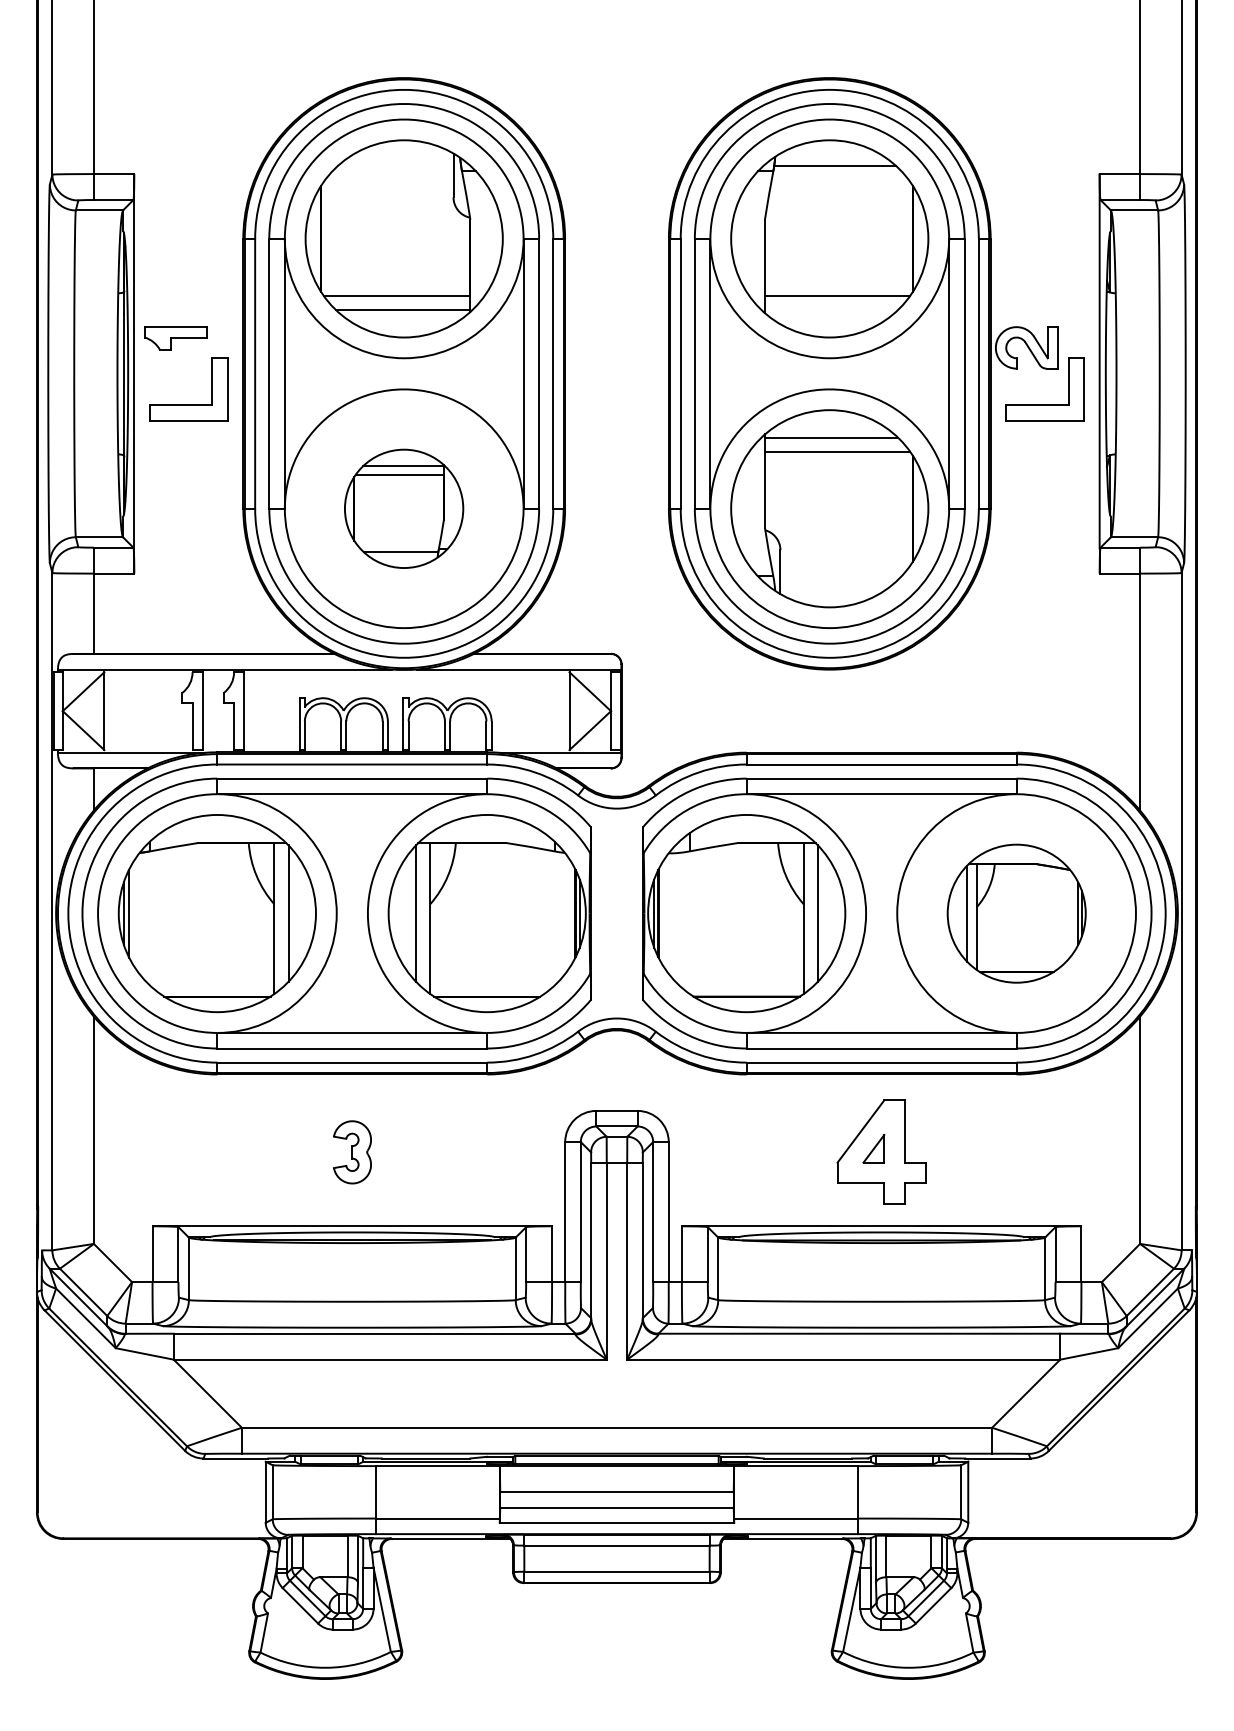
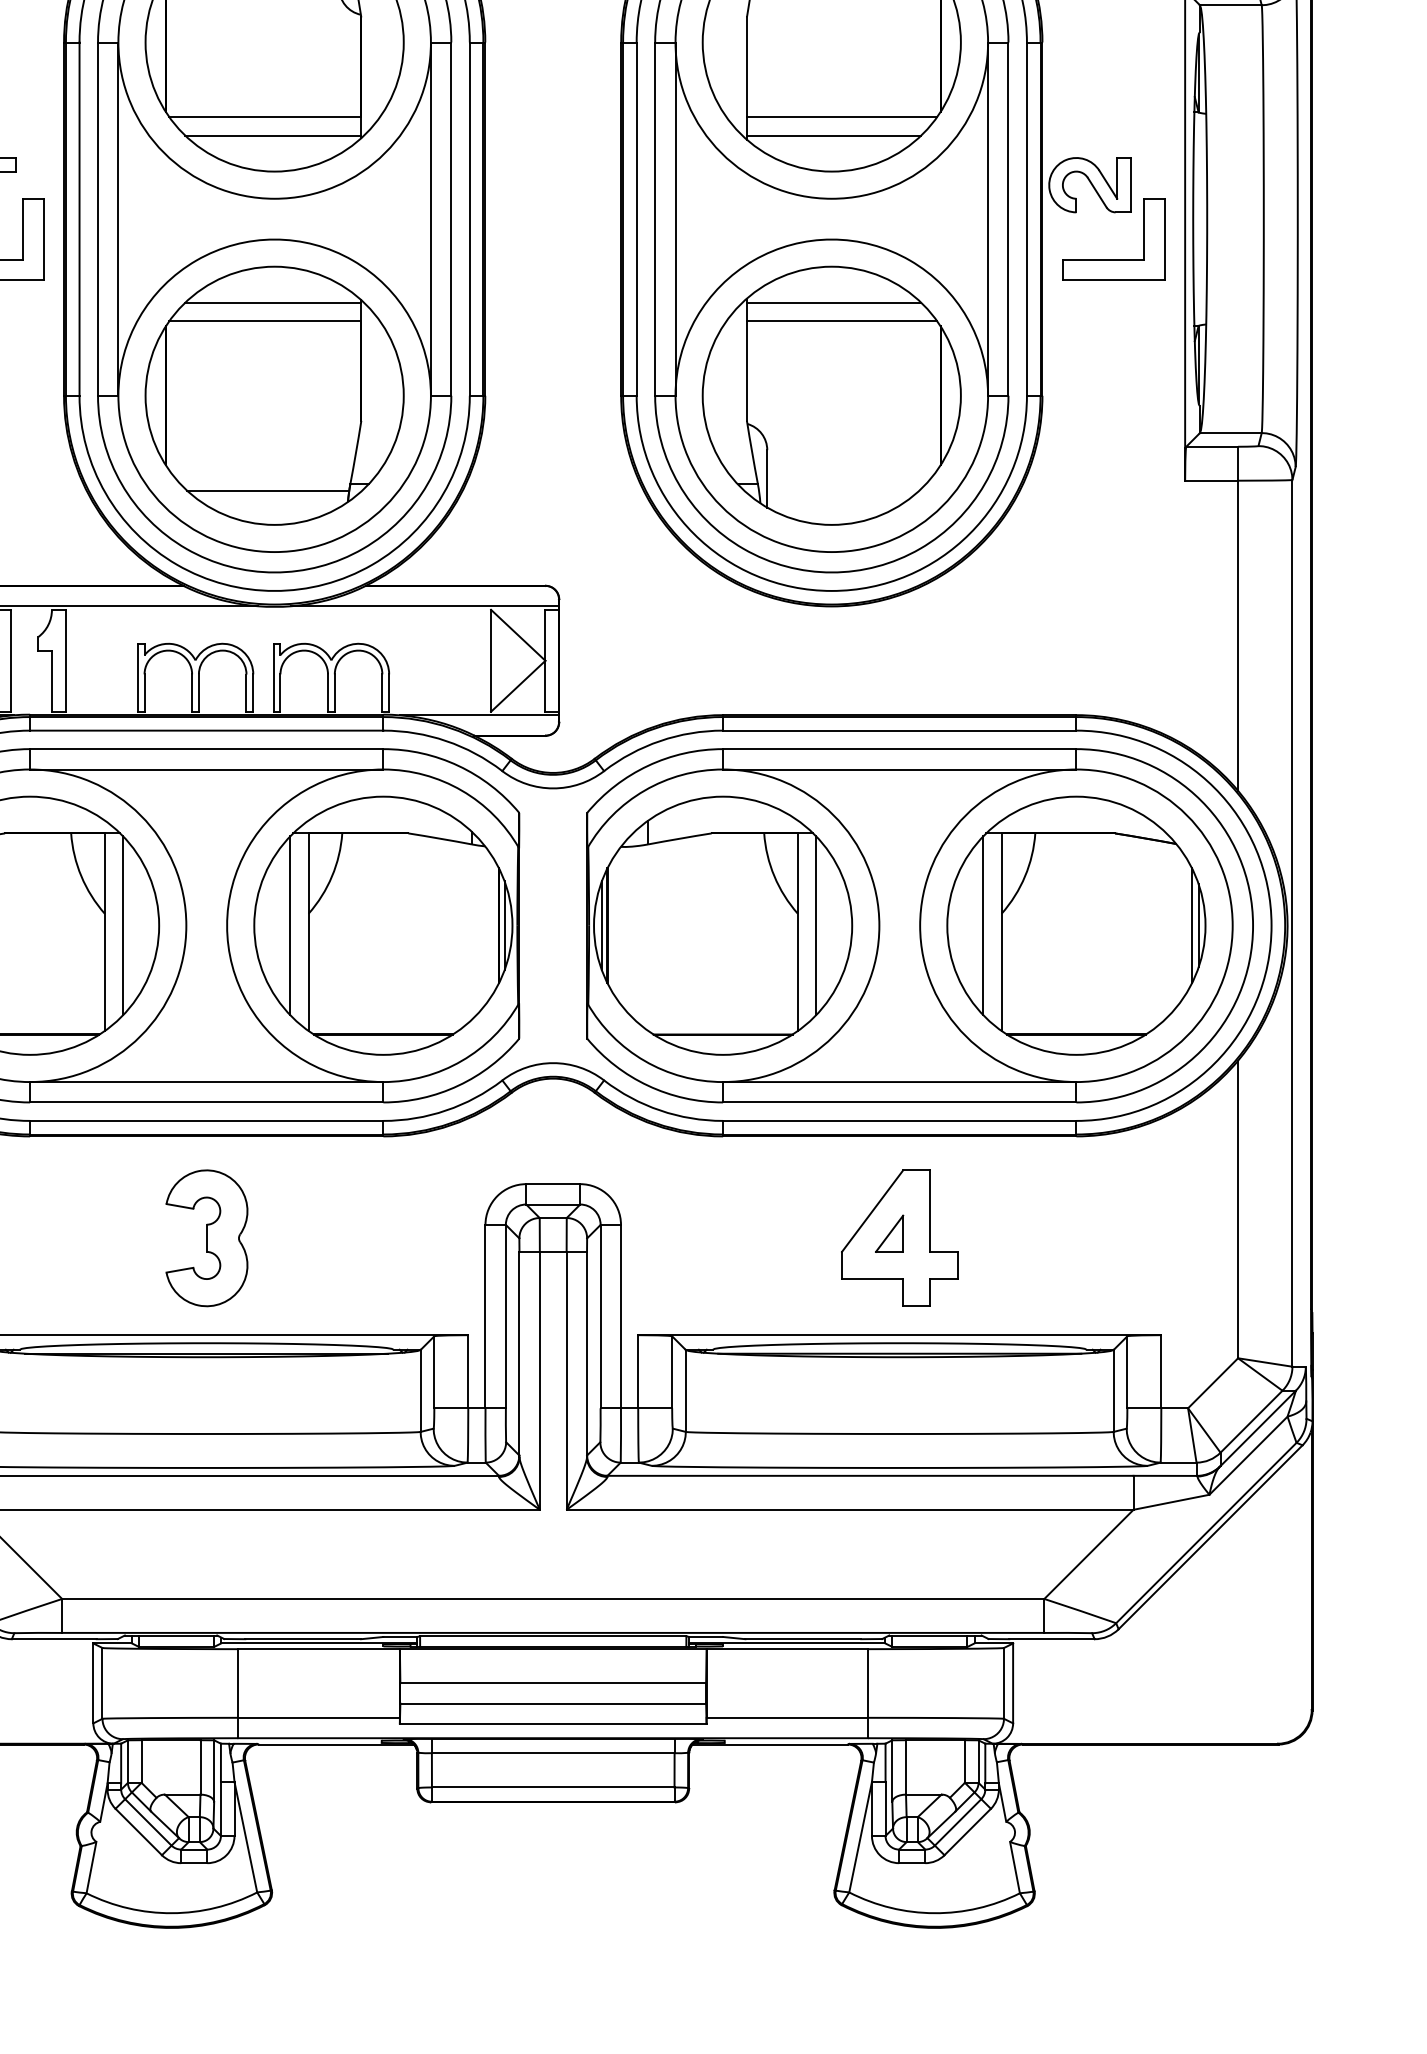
line: (831, 310) -> (834, 136), added
part: (403, 508) -> (273, 395), size x1.67
part: (1016, 913) -> (1076, 925), size x1.43
part: (352, 1152) -> (206, 1238), size x1.67

